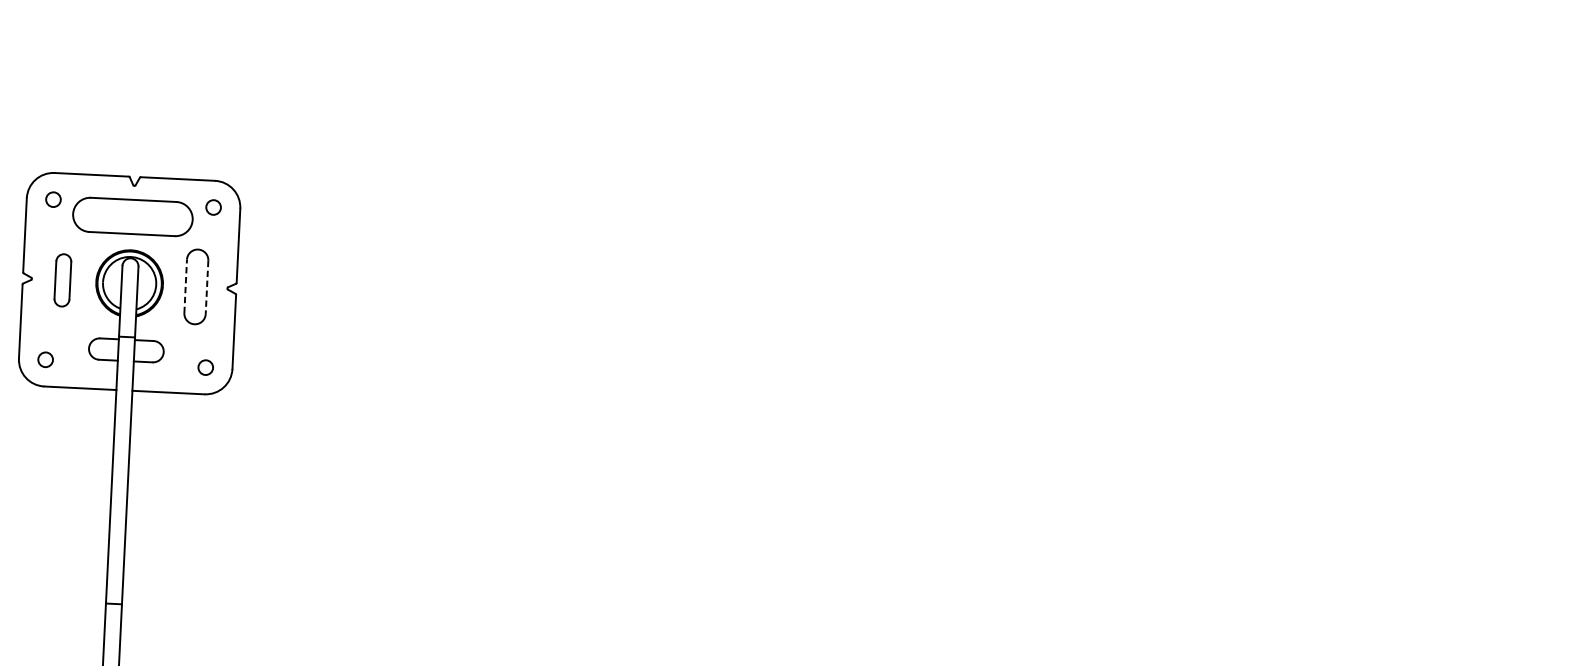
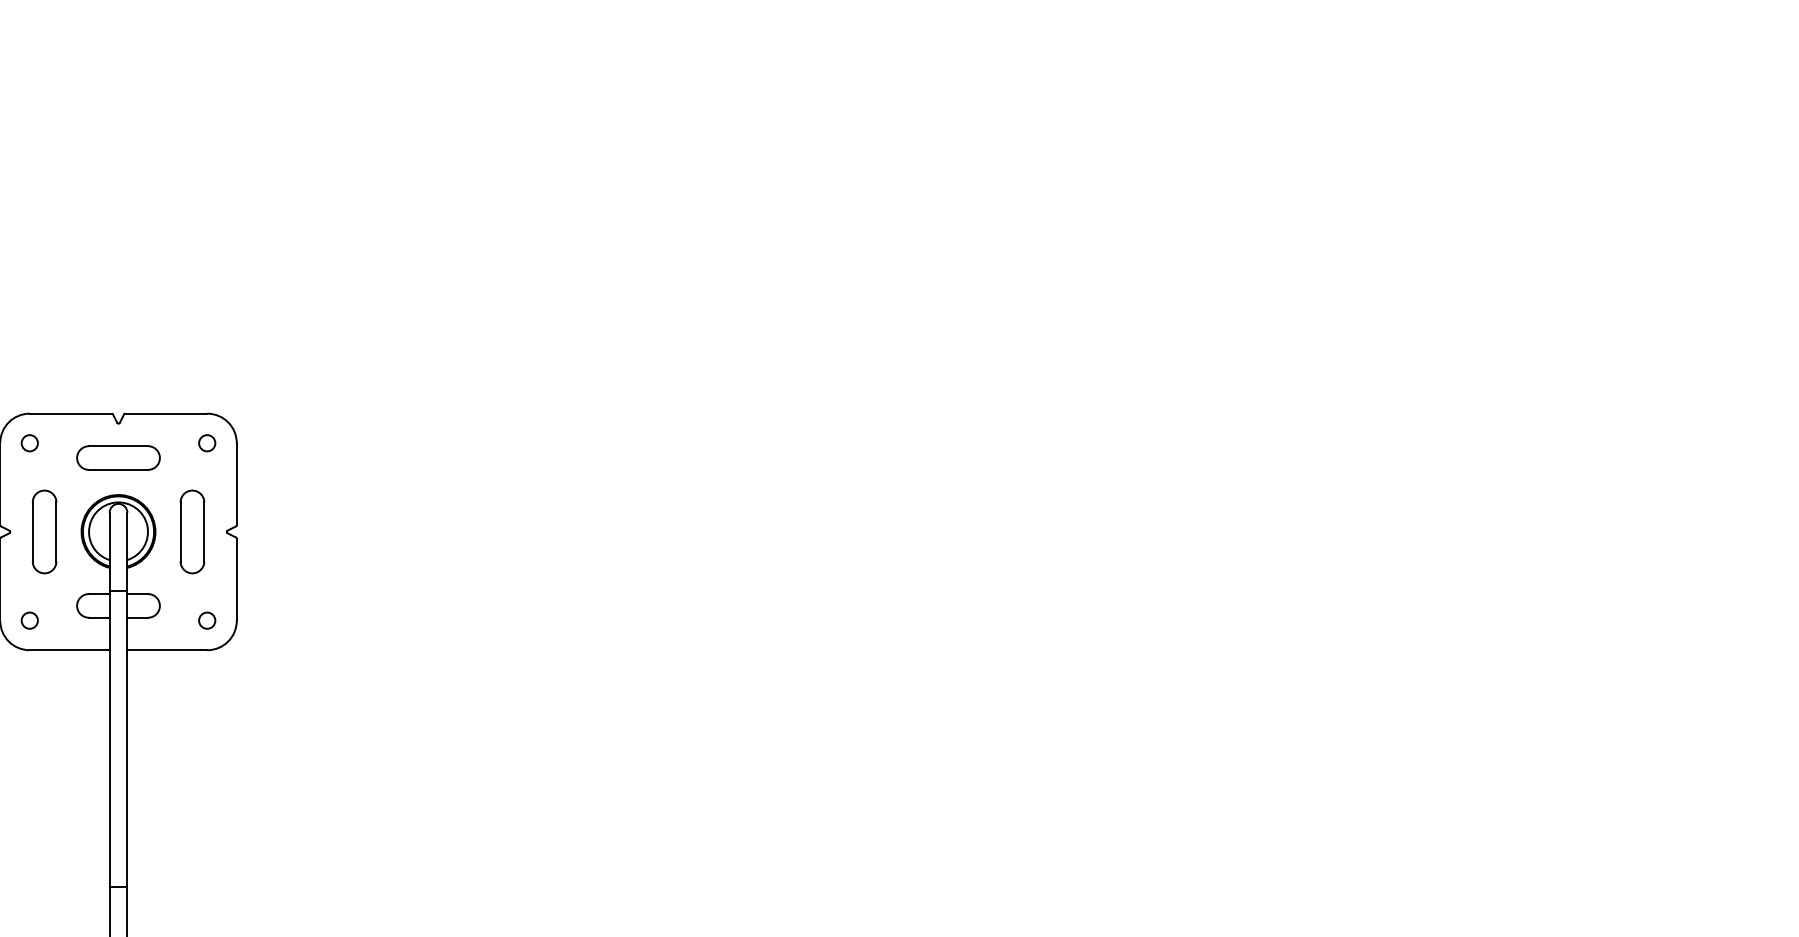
part: (132, 216) -> (118, 457), size x0.62
part: (62, 279) -> (44, 531), size x1.43
line: (185, 285) -> (180, 531), dashed -> solid
line: (207, 287) -> (204, 531), dashed -> solid

